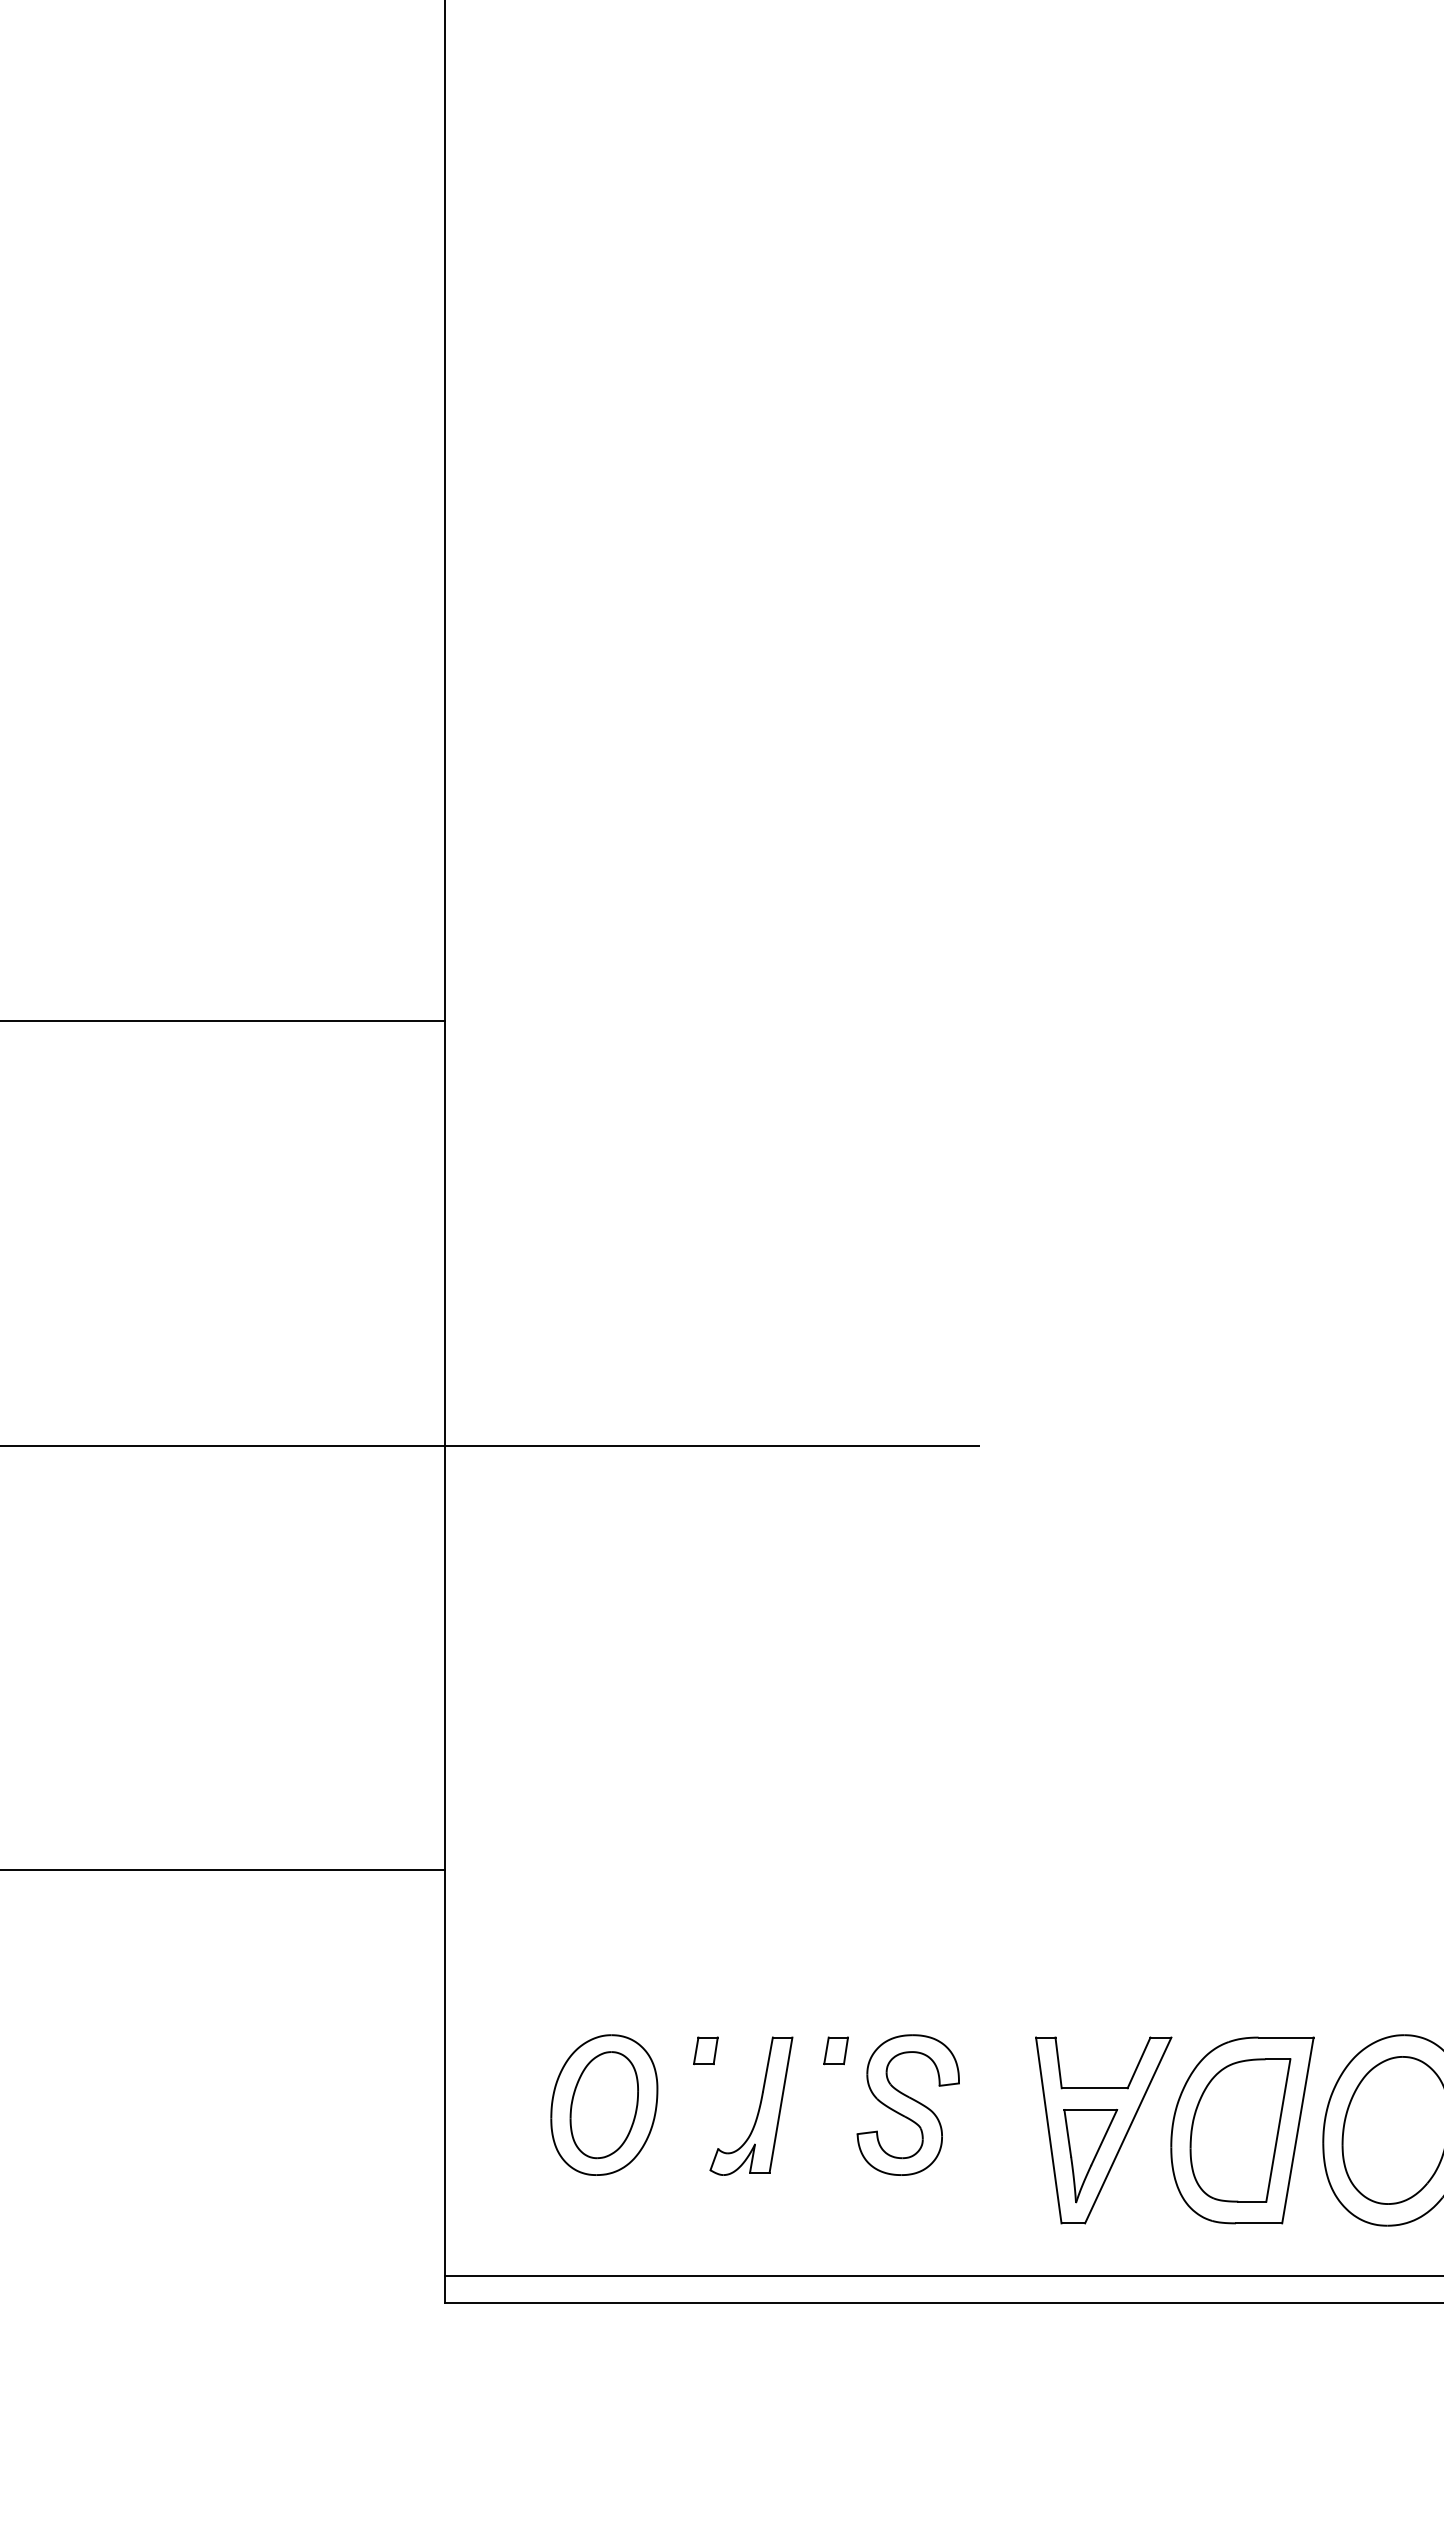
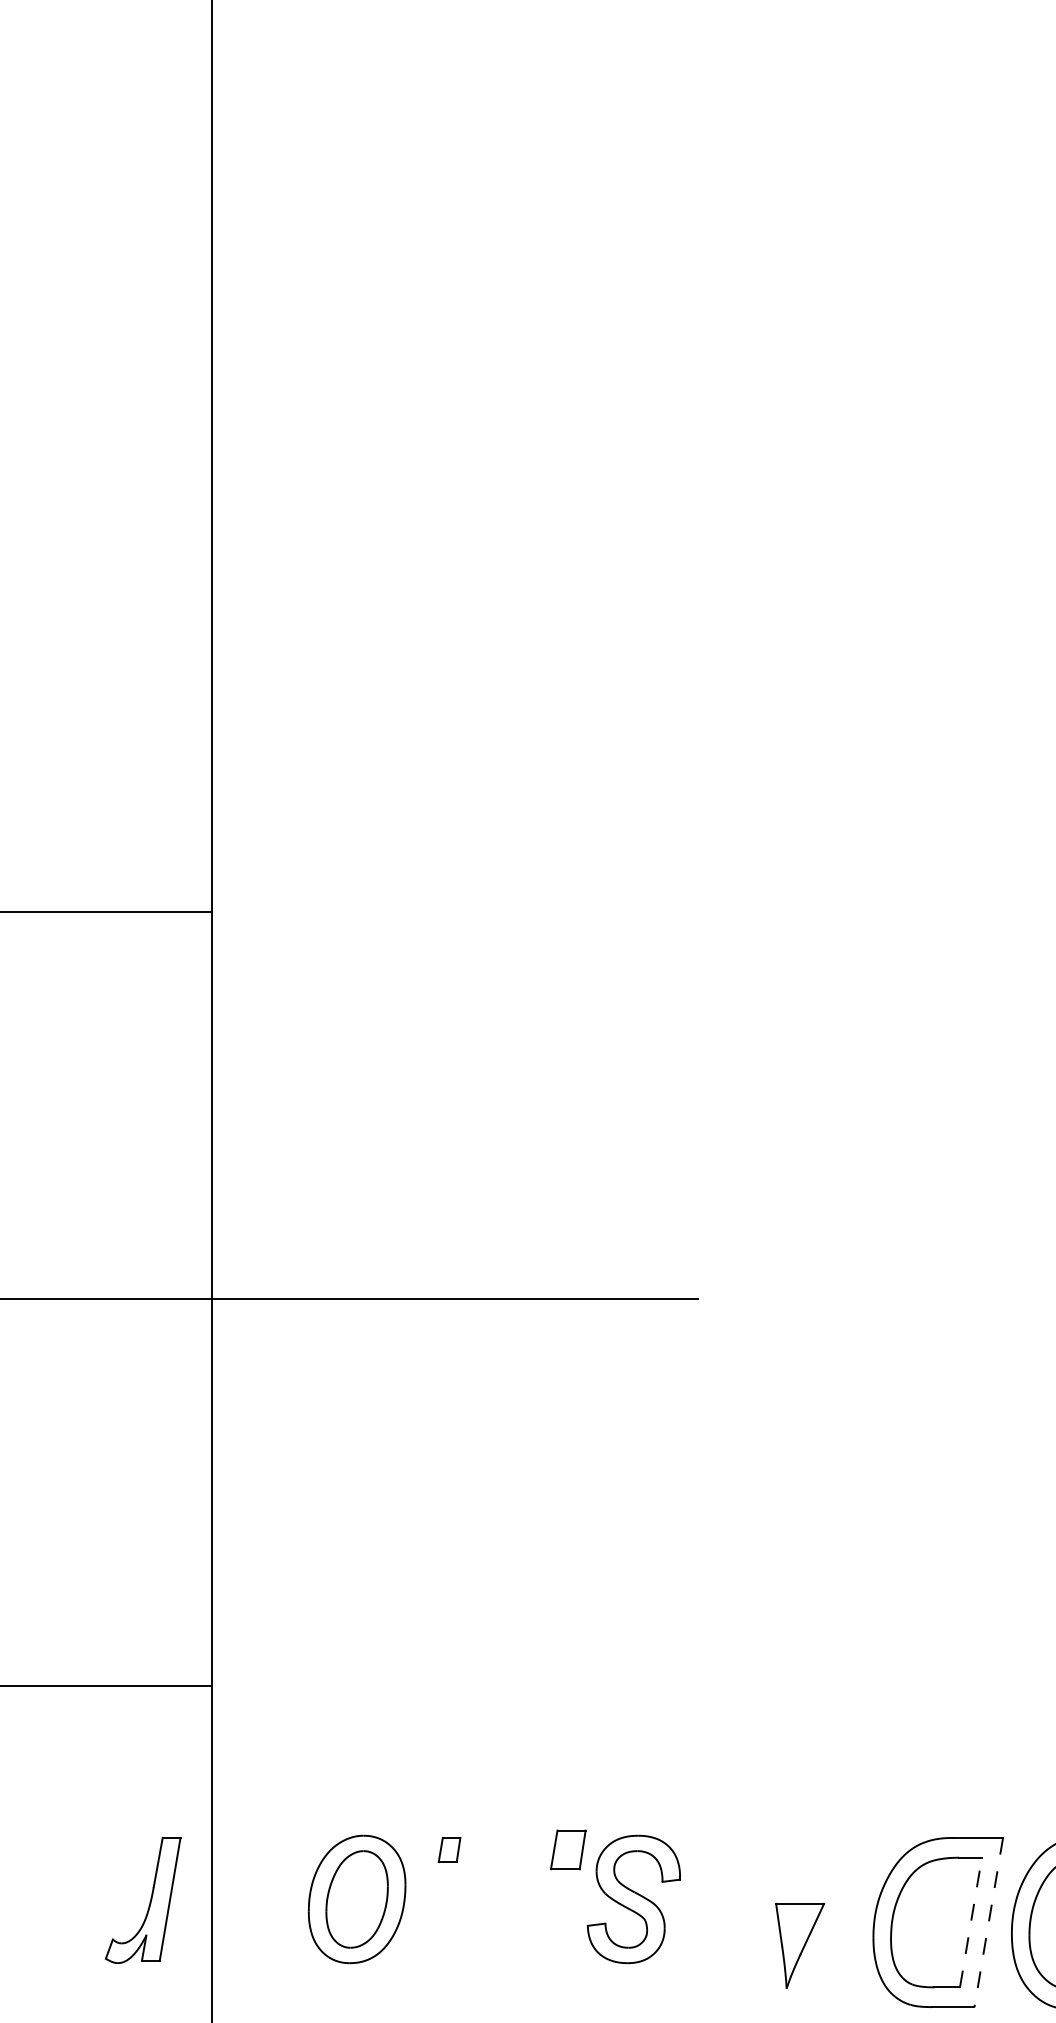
part: (835, 2050) -> (567, 1849), size x1.6
part: (758, 2107) -> (149, 1901), moved
line: (1278, 2129) -> (971, 1921), solid -> dashed
part: (1103, 2130) -> (811, 1922), removed
line: (1297, 2130) -> (988, 1922), solid -> dashed

